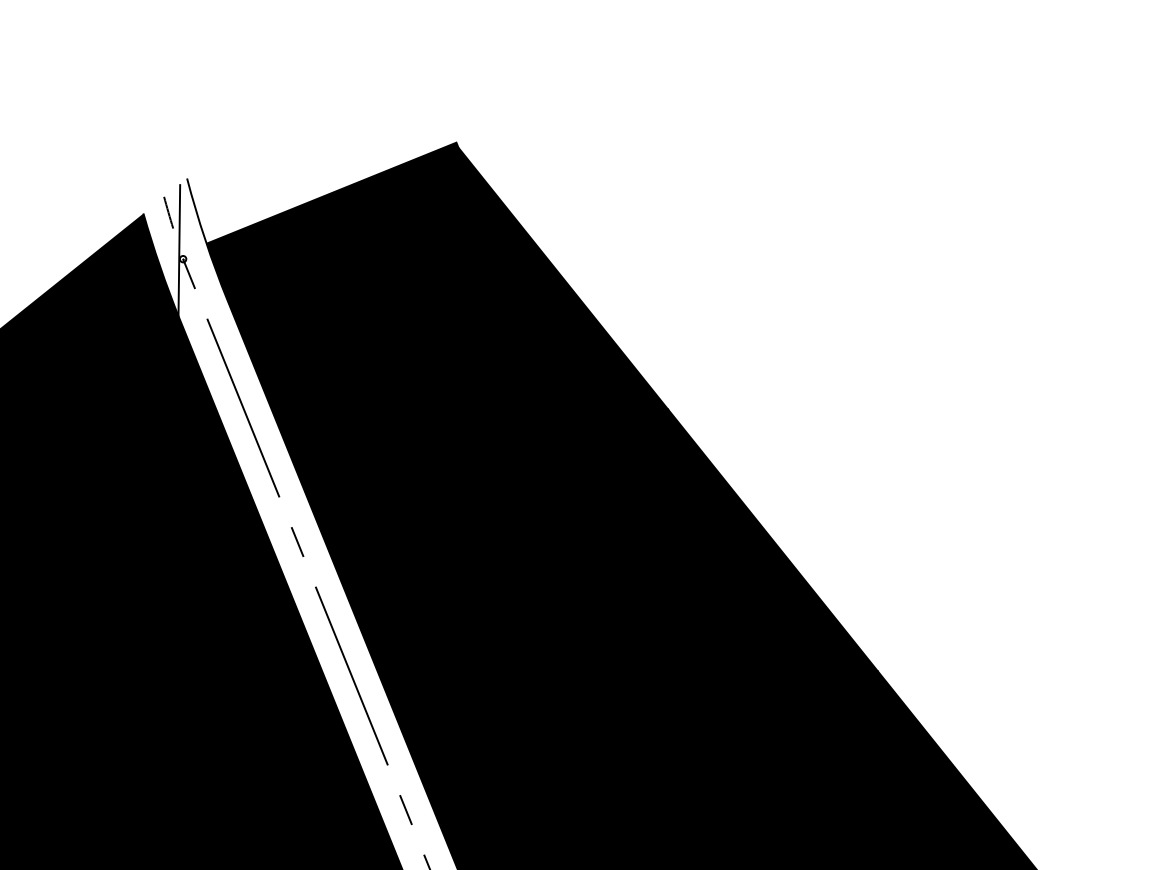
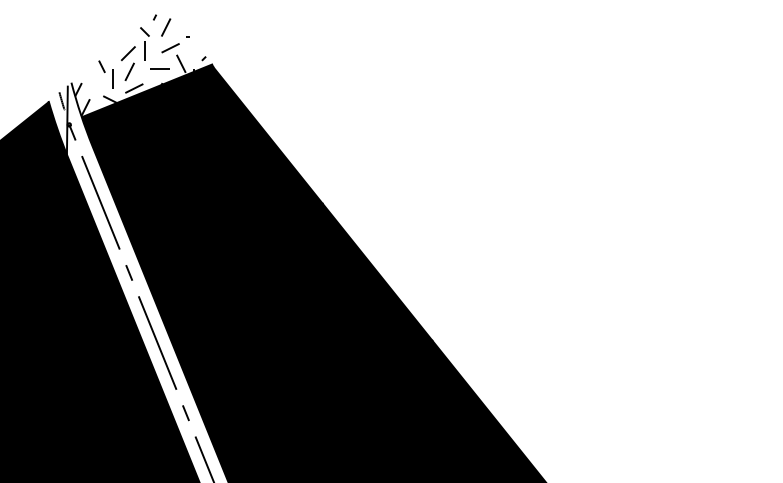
hatch: (326, 145) -> (144, 65), added

